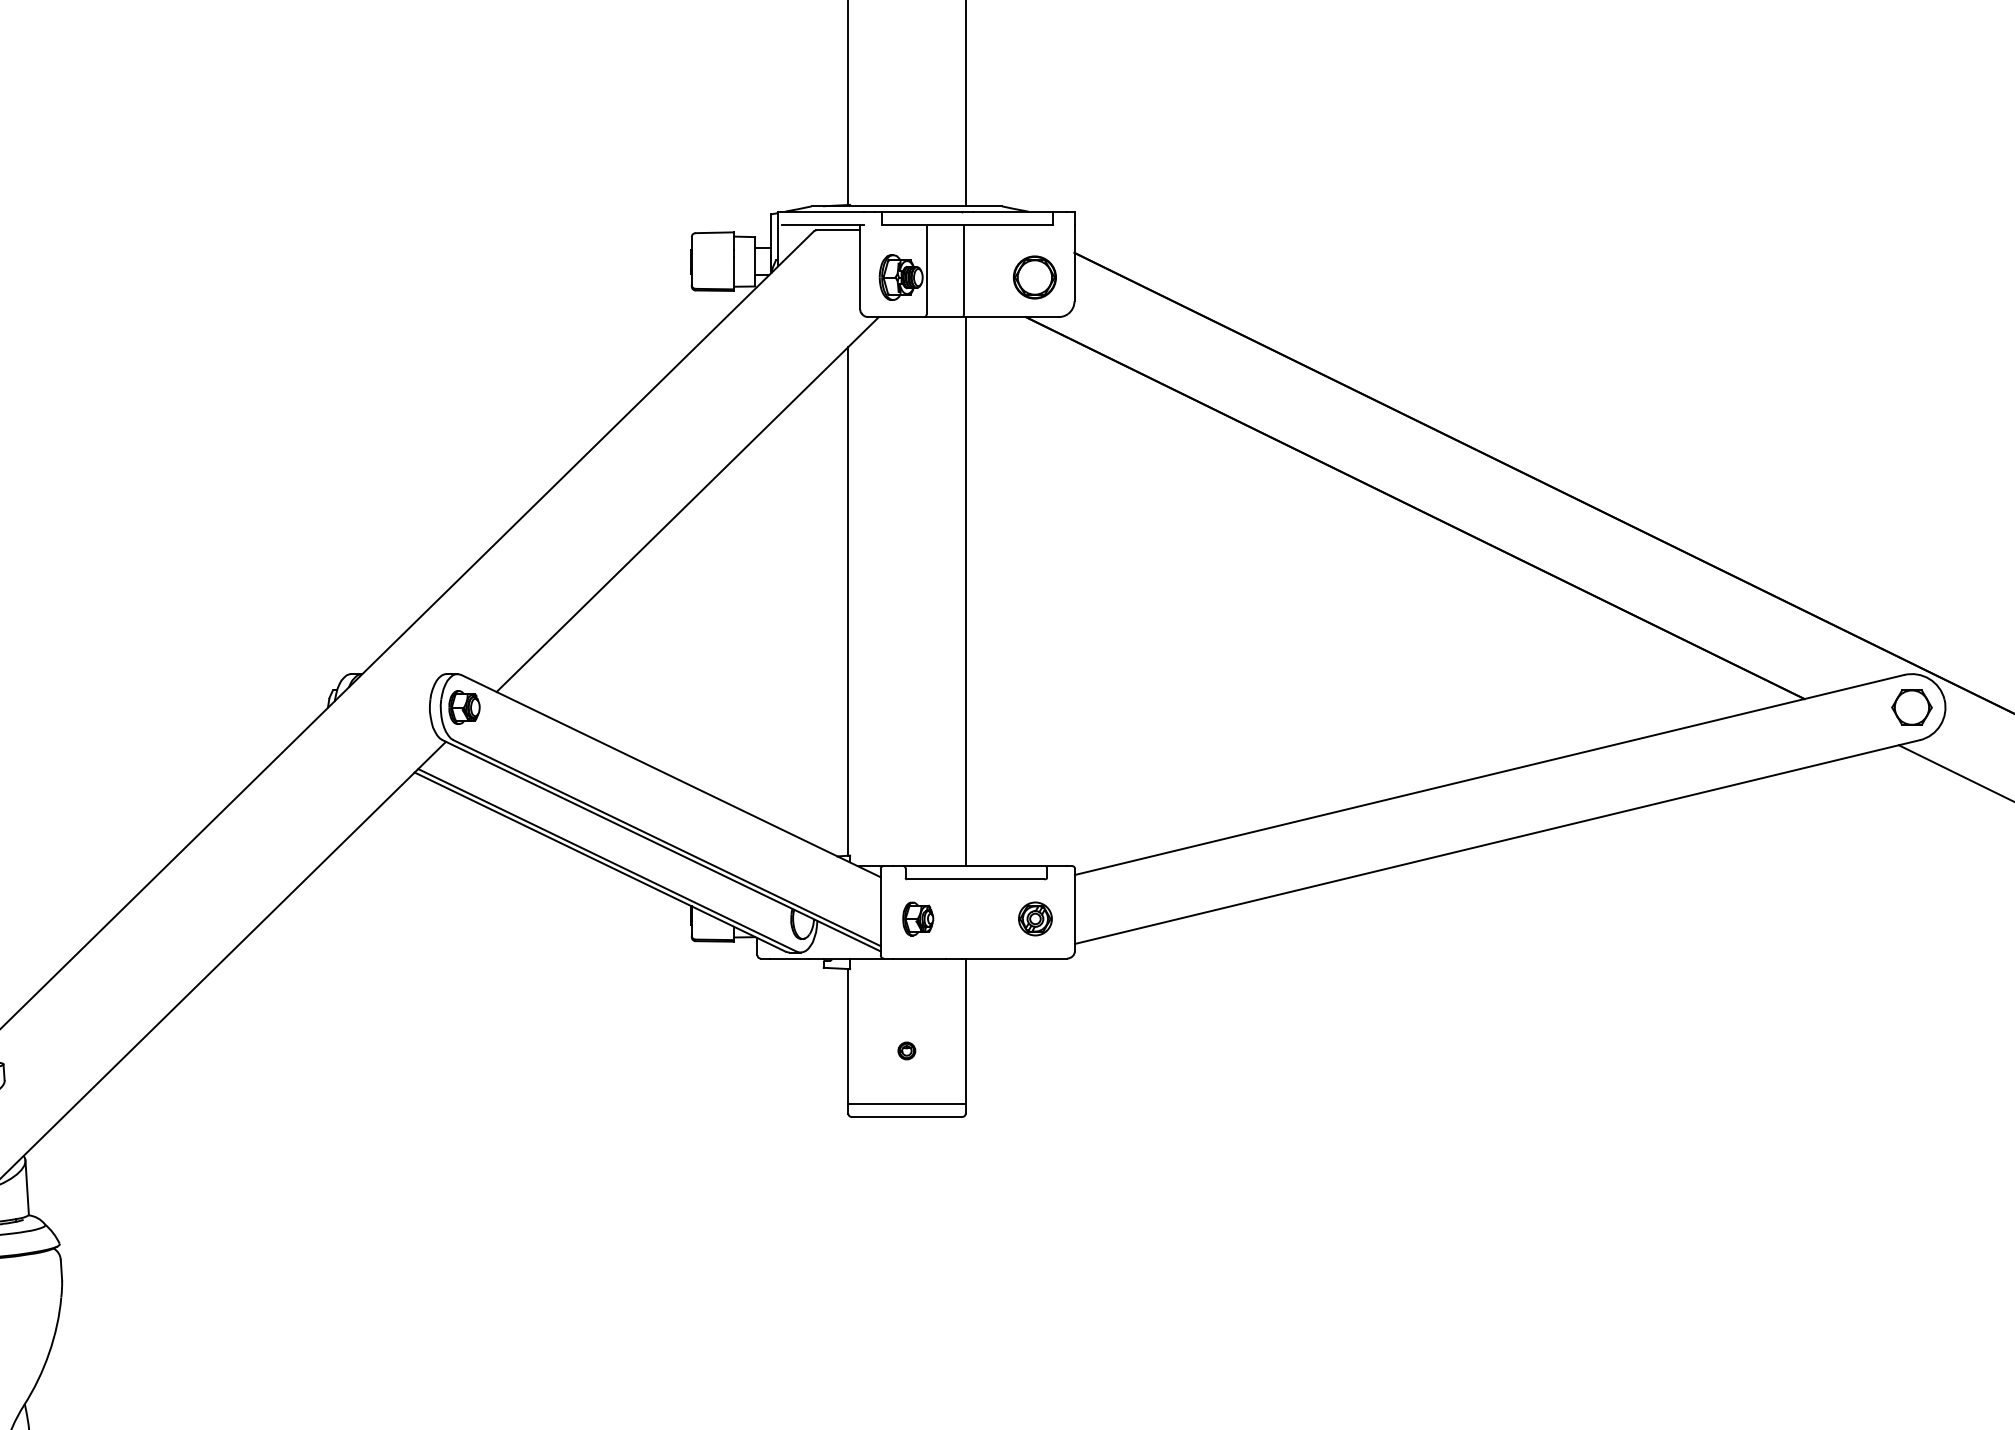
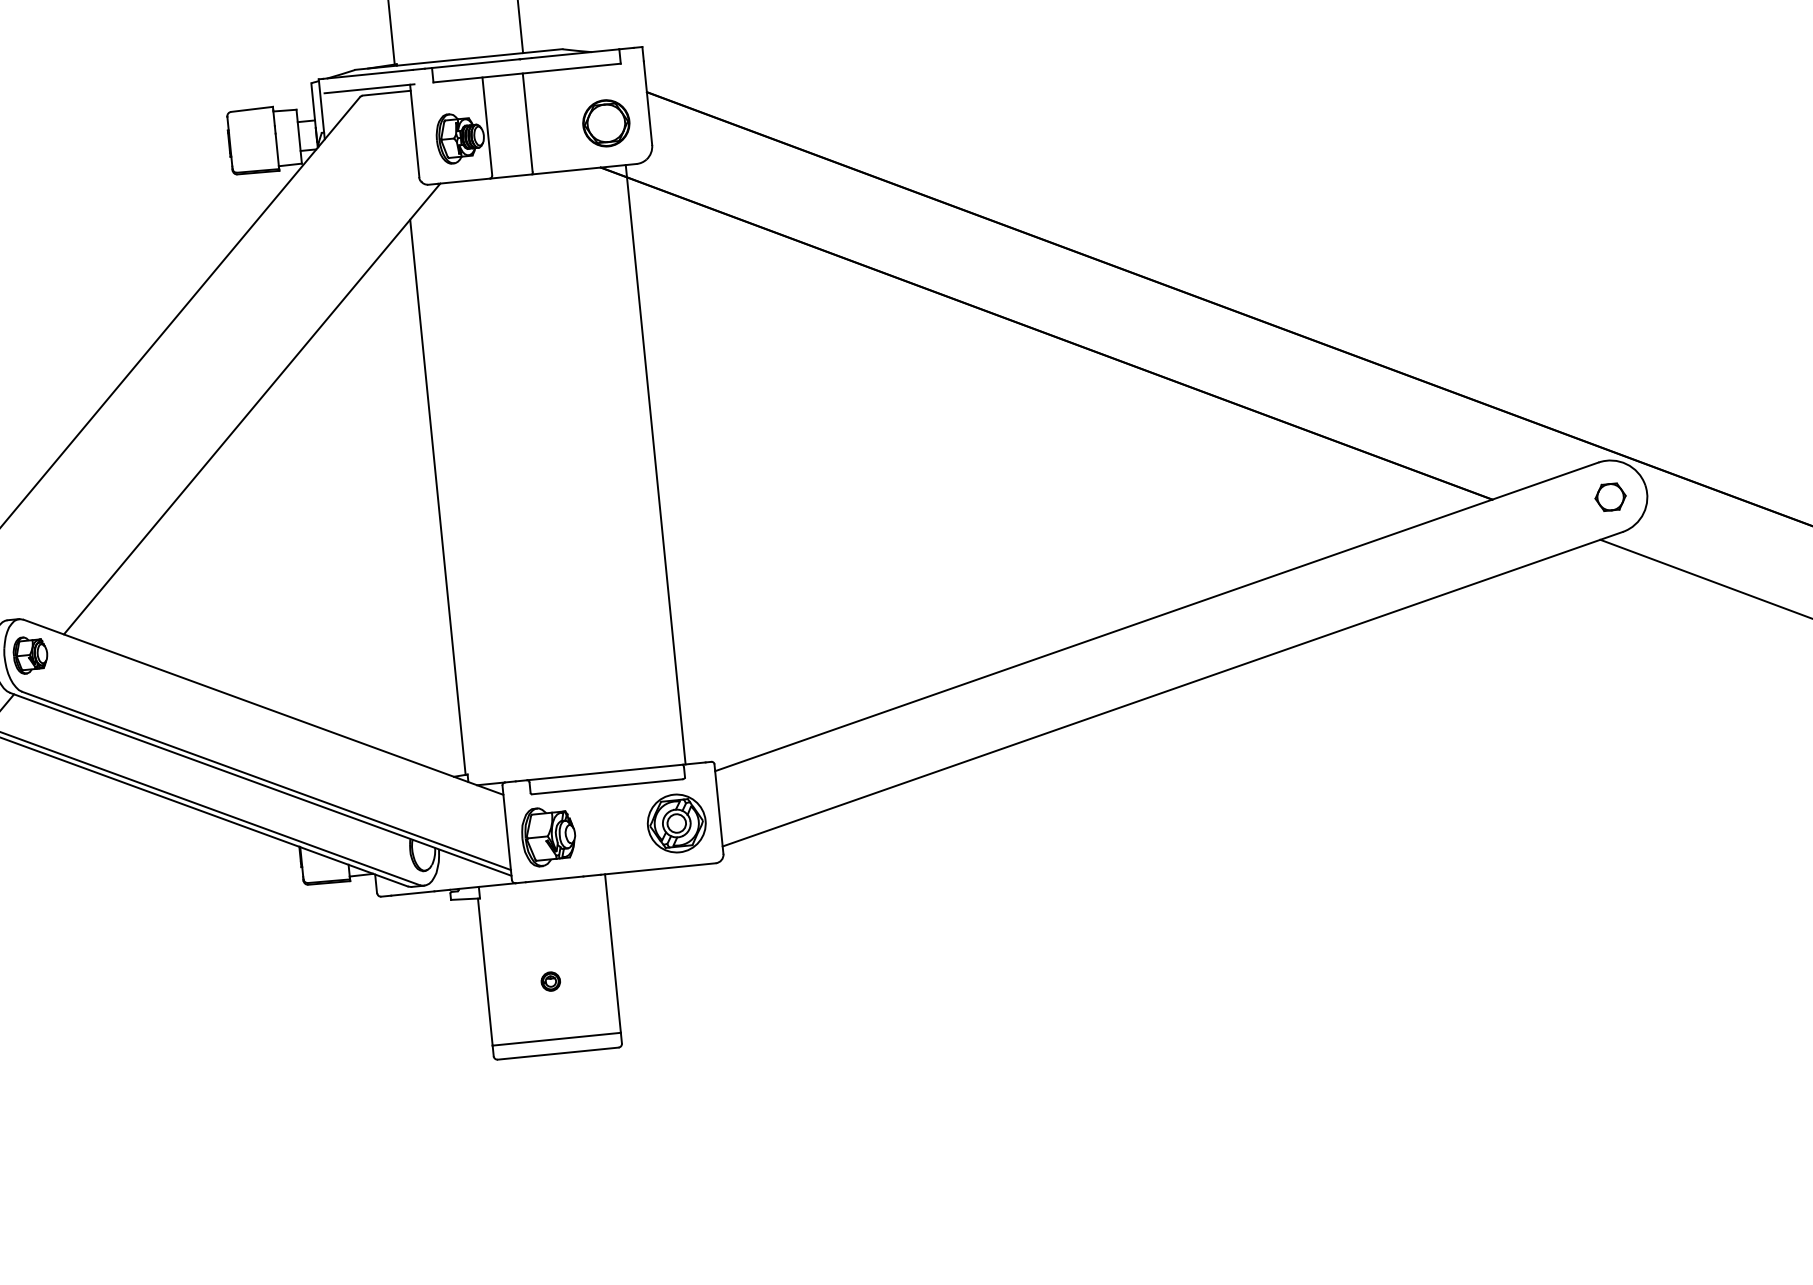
line: (965, 591) -> (655, 464), moved
part: (1911, 707) -> (1610, 497), size x0.7
part: (918, 918) -> (549, 835), size x1.6
part: (1035, 918) -> (676, 822), size x1.6

